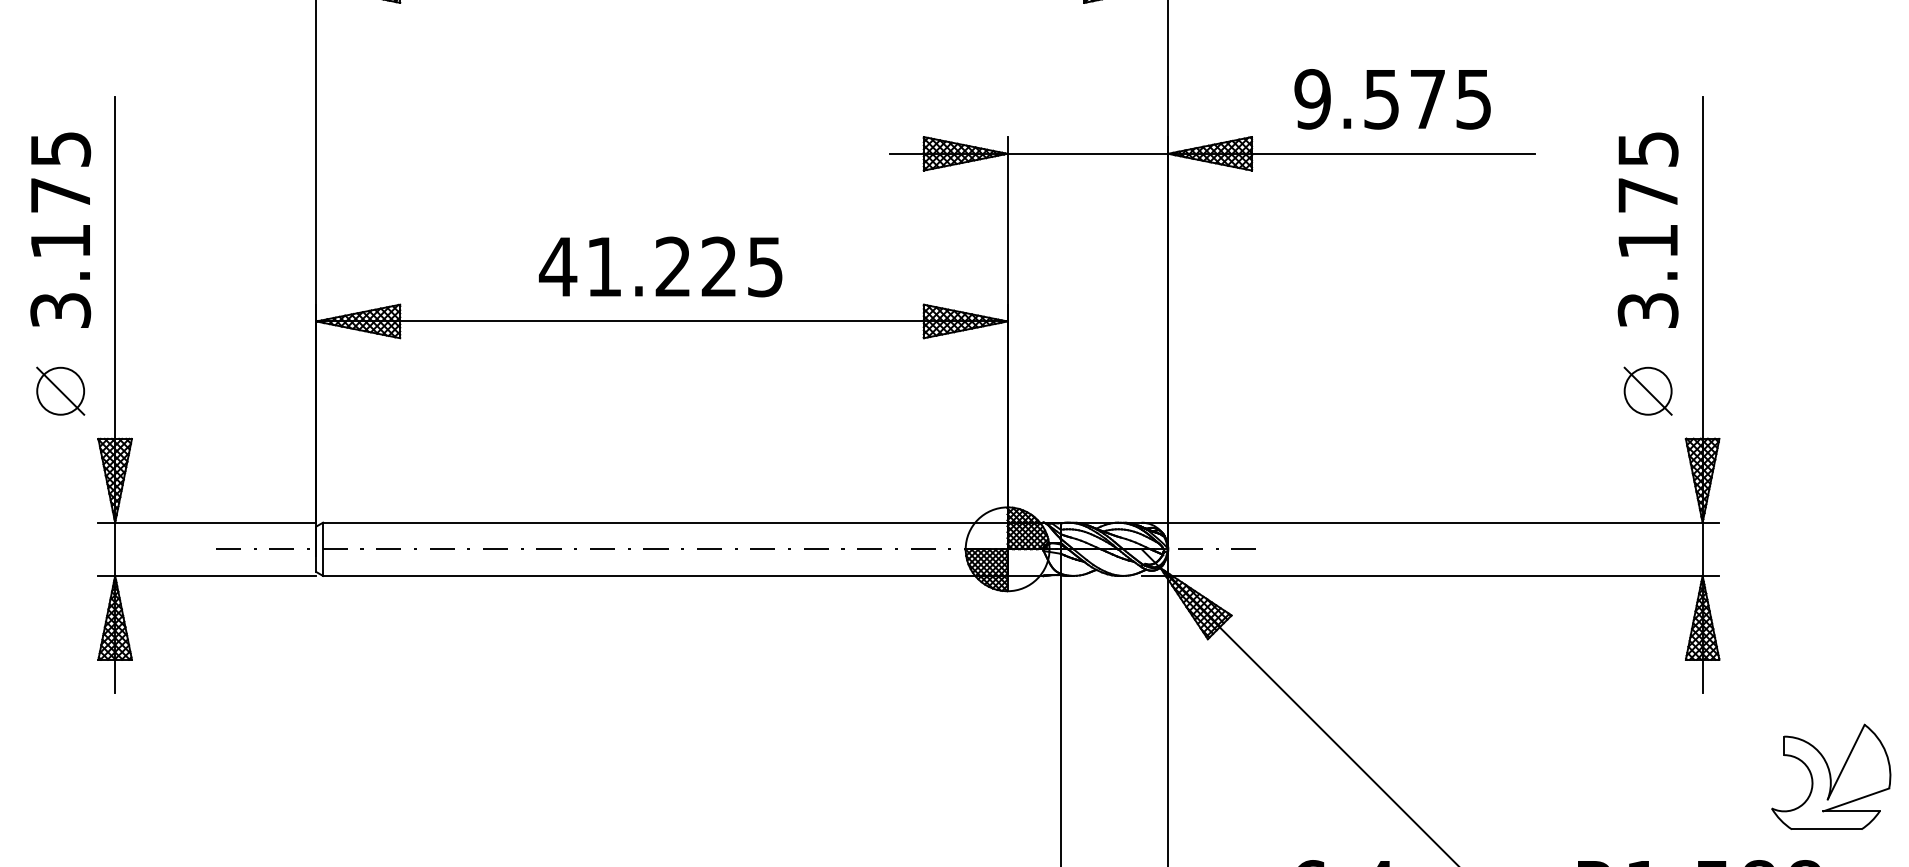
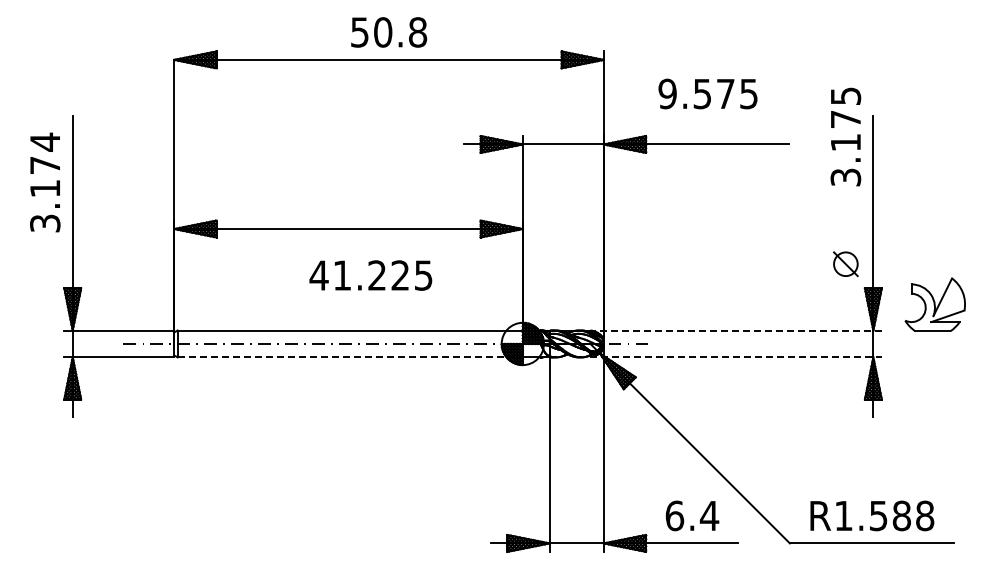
text: (1391, 98) -> (707, 93), moved
text: (61, 147) -> (45, 141), 3.175 -> 3.174
text: (1647, 229) -> (845, 136), moved
text: (659, 266) -> (370, 275), moved
part: (61, 391) -> (45, 264), removed
line: (1431, 522) -> (736, 330), solid -> dashed
line: (665, 576) -> (350, 357), solid -> dashed
line: (1431, 576) -> (736, 357), solid -> dashed
part: (1829, 776) -> (934, 304), moved

